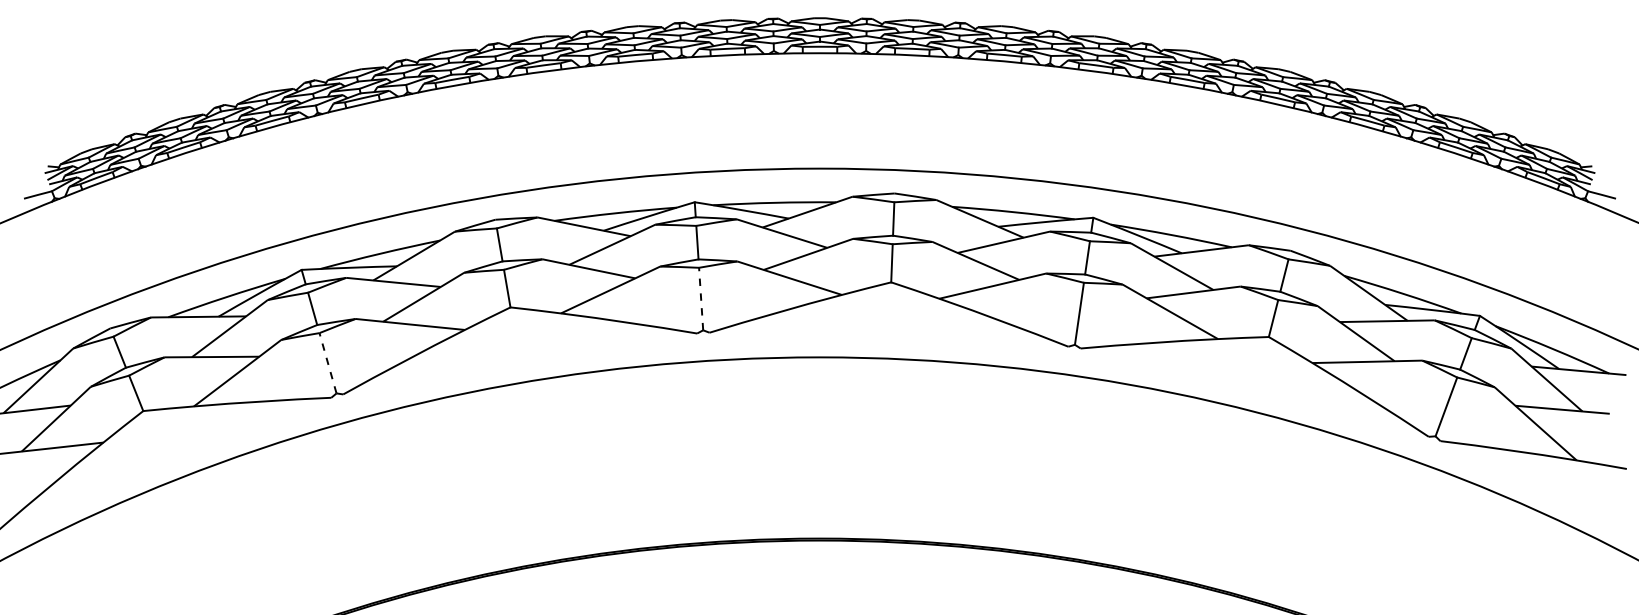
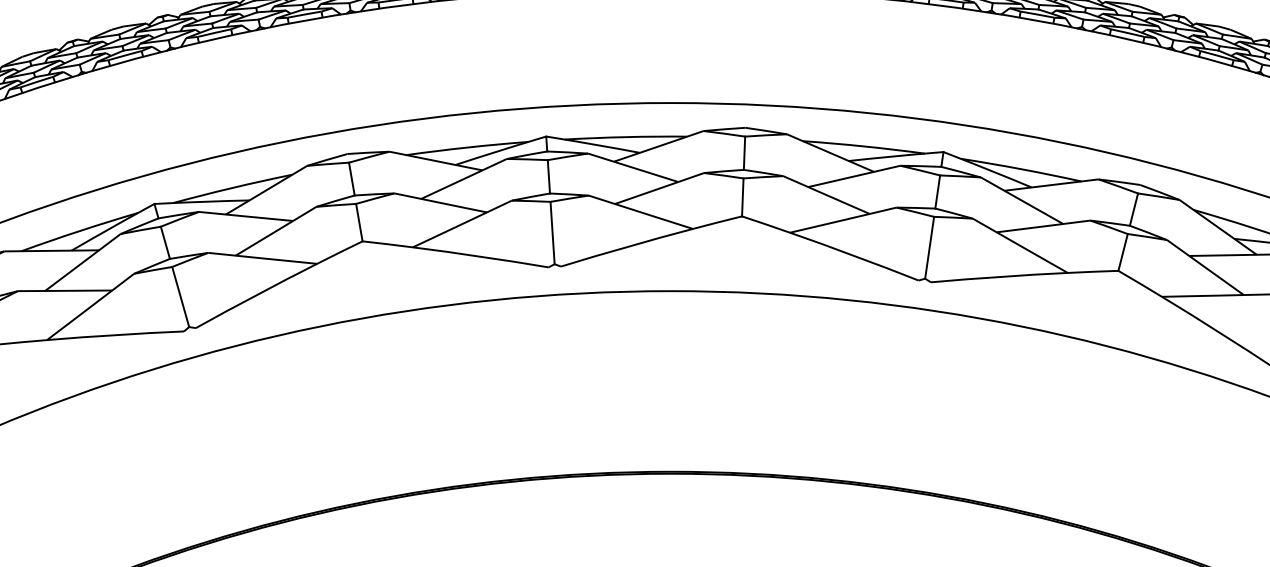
line: (701, 298) -> (552, 232), dashed -> solid
line: (327, 362) -> (180, 296), dashed -> solid

